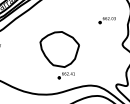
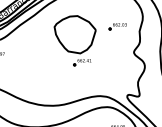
part: (59, 54) -> (74, 40), moved

